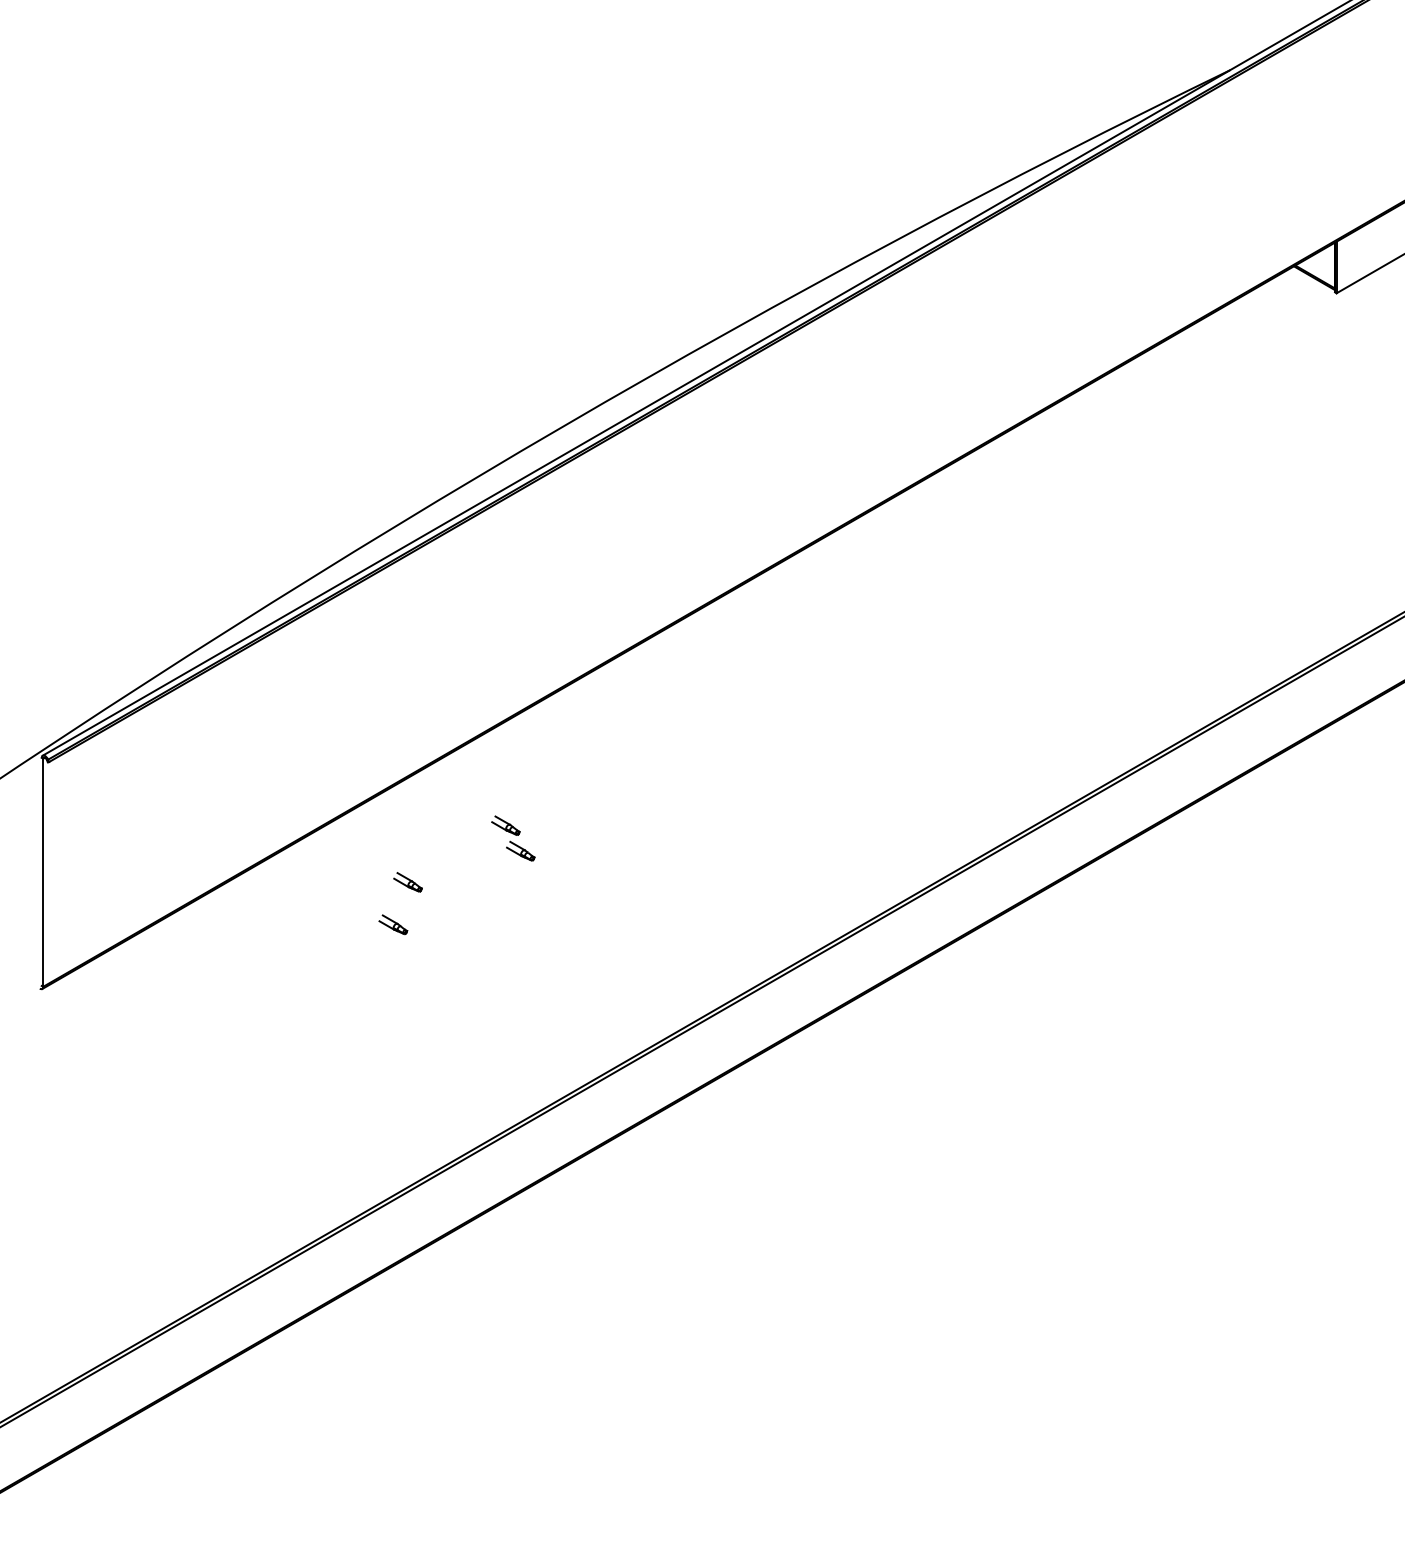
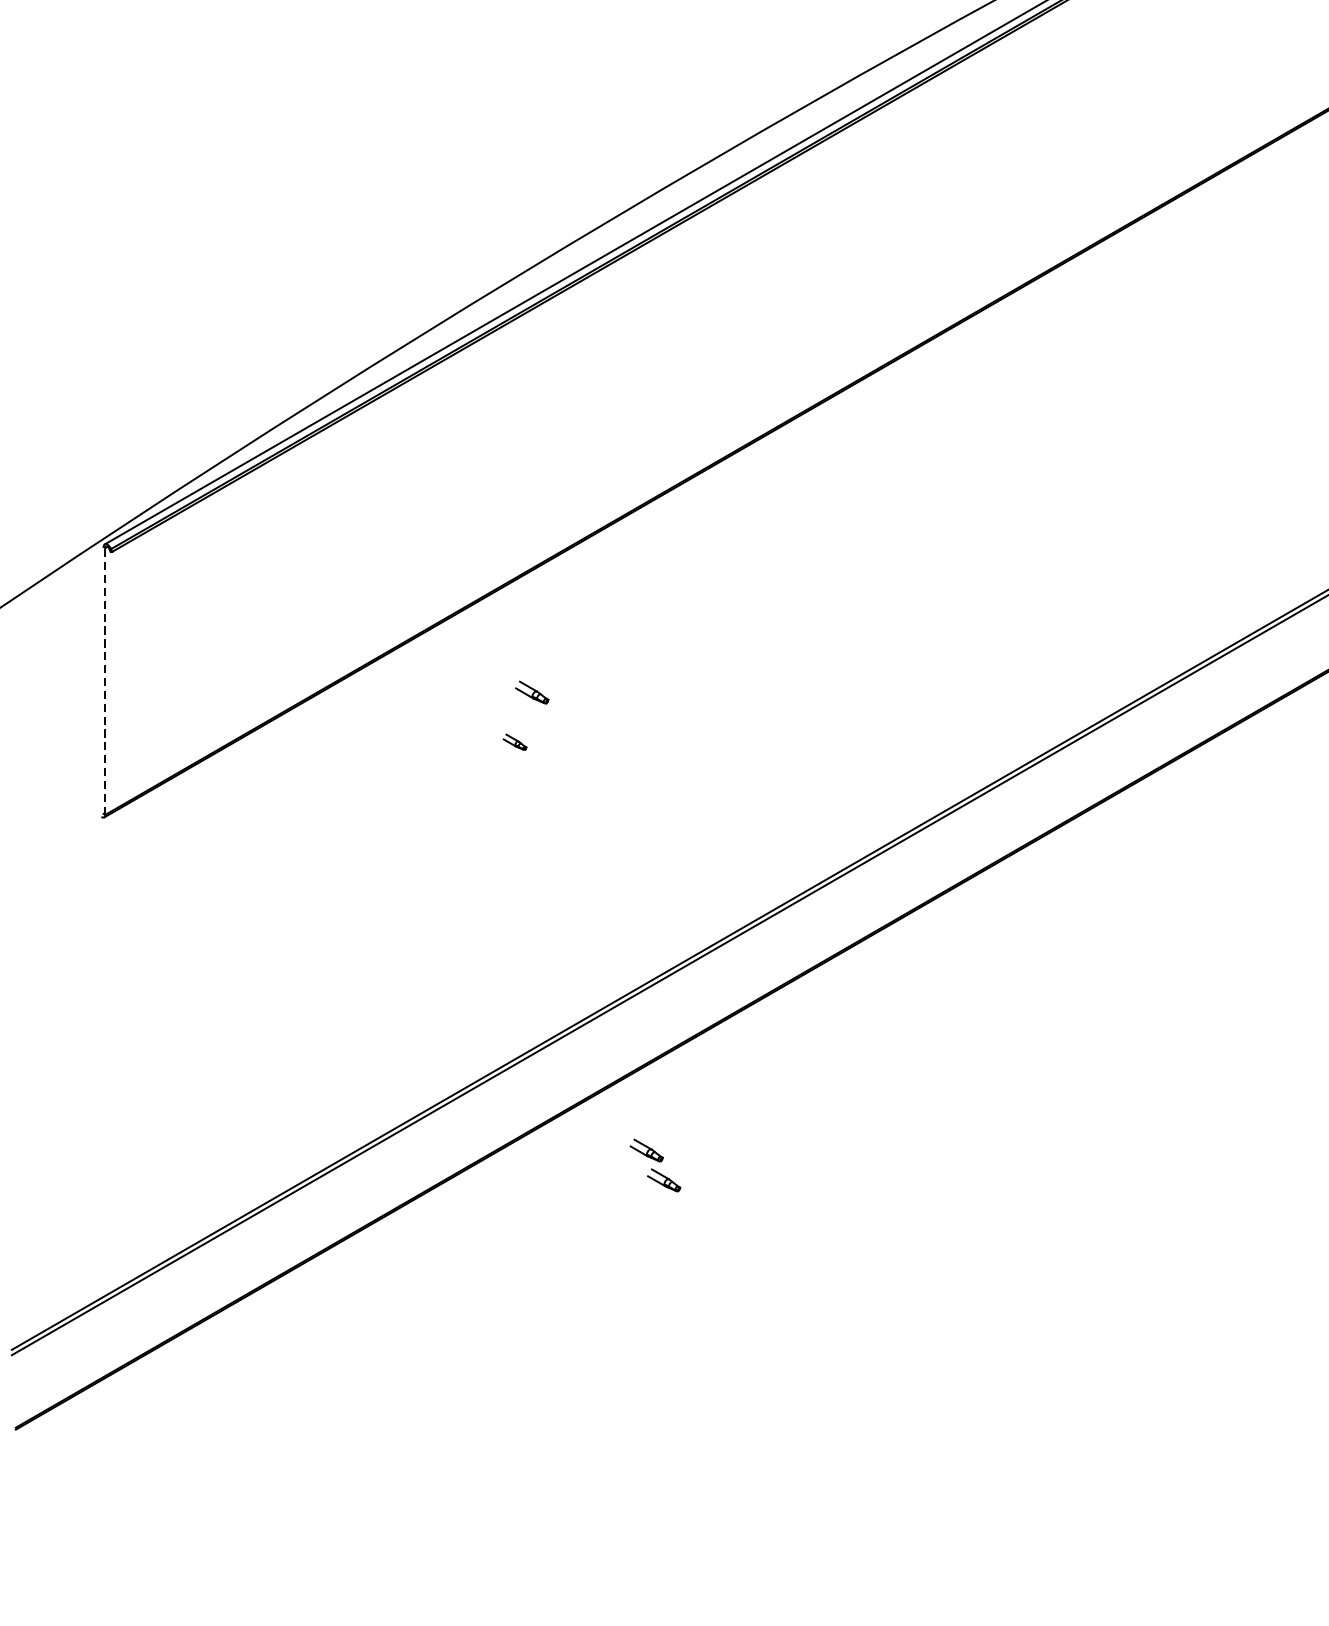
part: (513, 838) -> (655, 1165), moved
line: (43, 872) -> (105, 681), solid -> dashed
part: (393, 924) -> (515, 741), size x0.7

